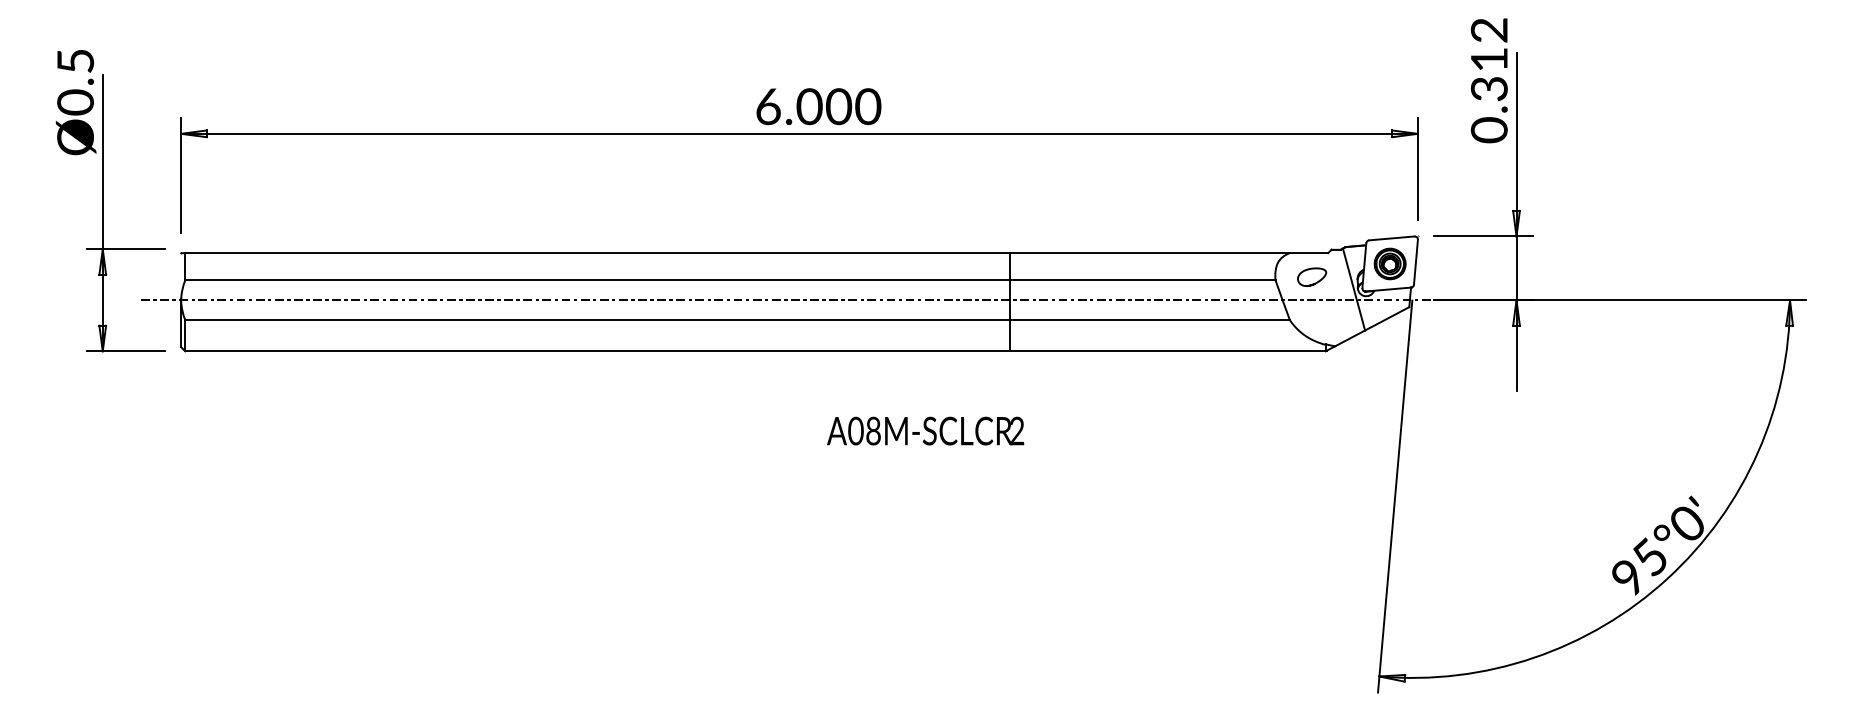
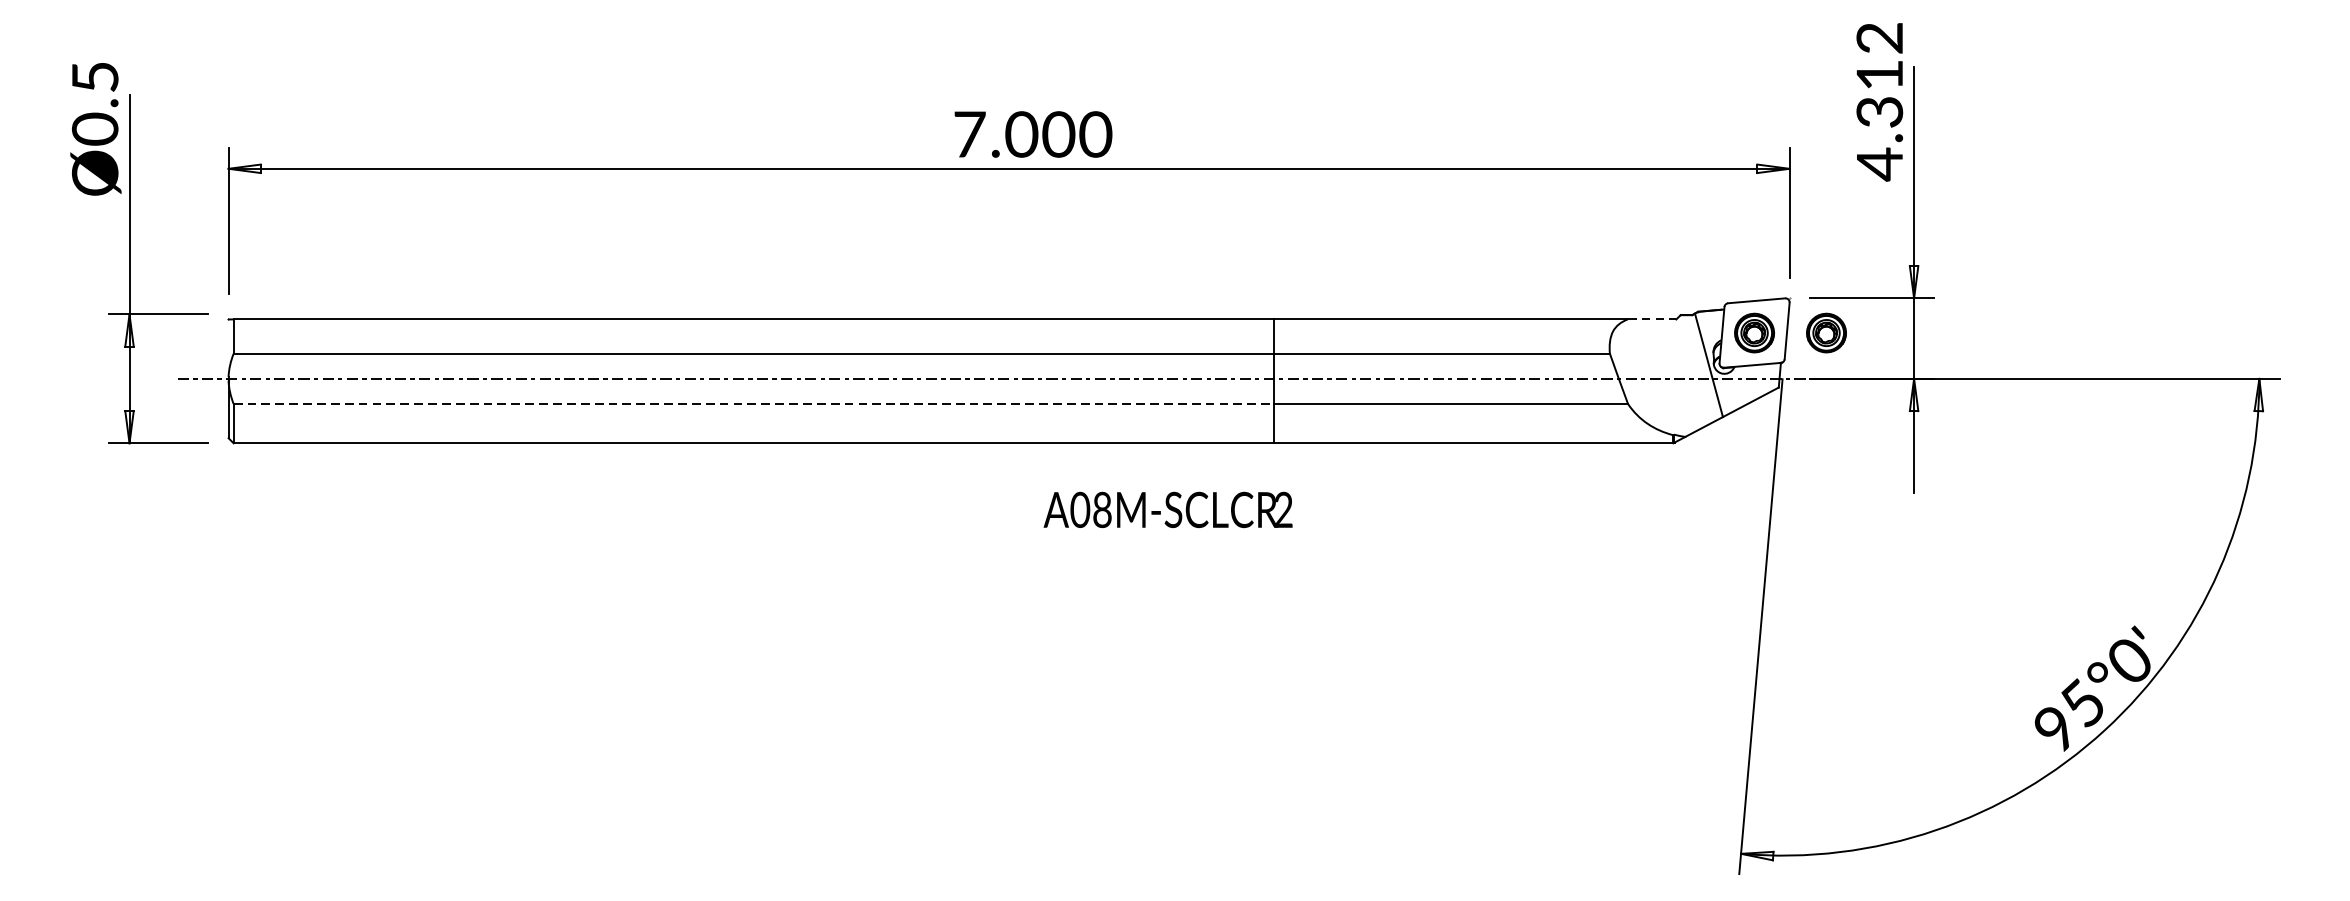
text: (768, 106) -> (969, 134), 6.000 -> 7.000
text: (1488, 130) -> (1878, 164), 0.312 -> 4.312
line: (1309, 253) -> (1652, 319), solid -> dashed
part: (1446, 263) -> (1825, 332), added
curve: (1316, 281) -> (1661, 355), removed
line: (597, 320) -> (754, 404), solid -> dashed
text: (925, 430) -> (1168, 509), moved

